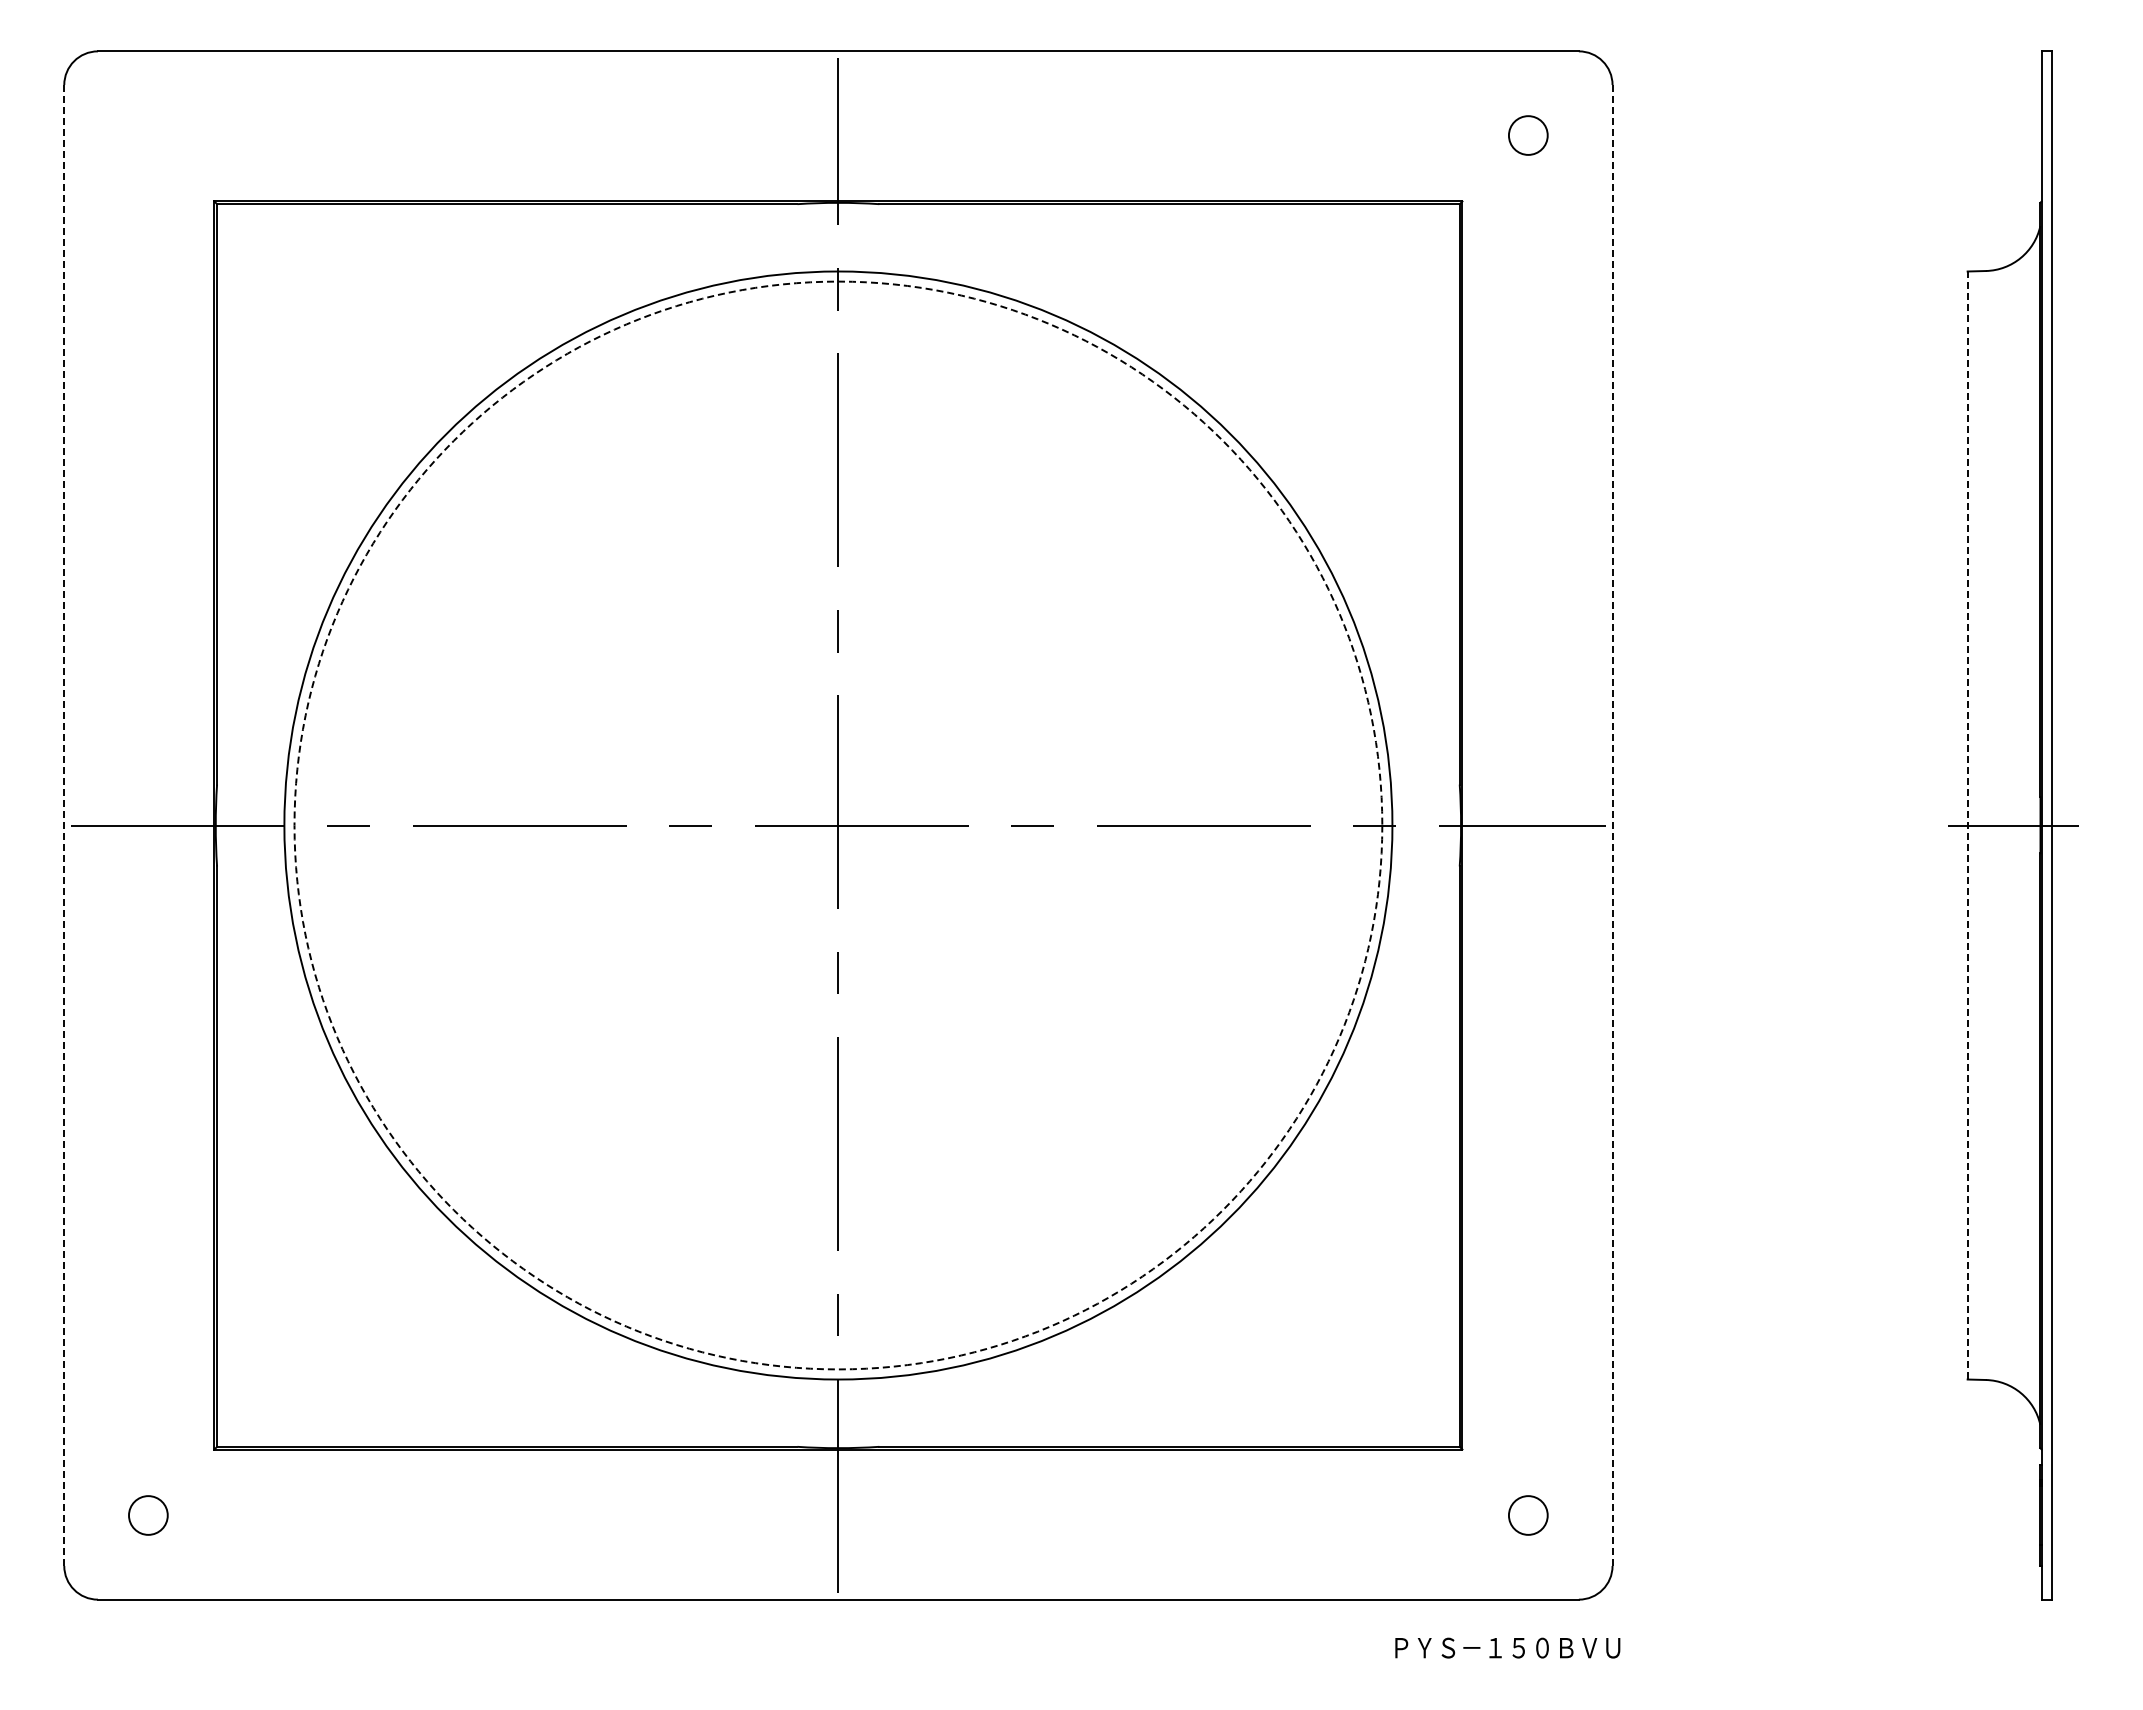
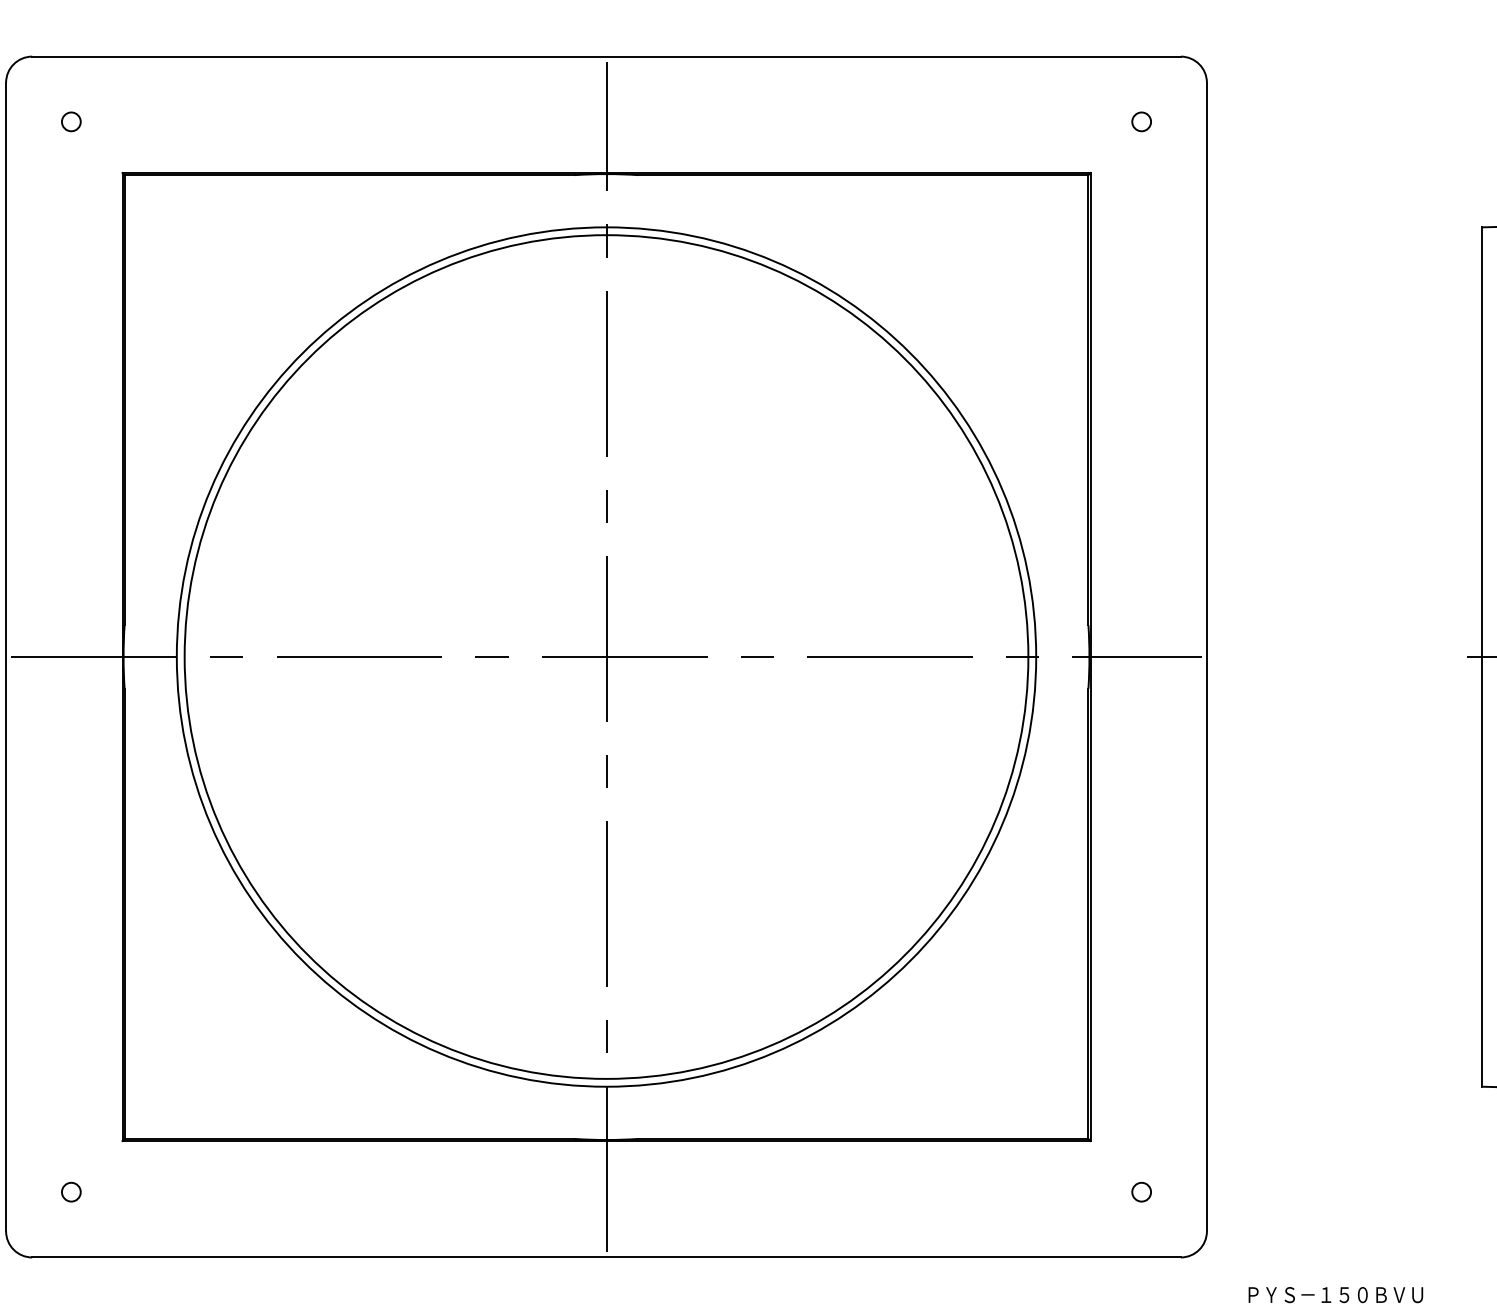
circle: (148, 135) -> (71, 121), added
circle: (1528, 135) -> (1141, 121), size x0.62
line: (64, 825) -> (6, 657), dashed -> solid
circle: (838, 825) -> (606, 657), dashed -> solid
line: (1612, 826) -> (1206, 657), dashed -> solid
line: (1967, 826) -> (1482, 657), dashed -> solid
circle: (148, 1515) -> (71, 1192), size x0.62
circle: (1528, 1515) -> (1141, 1192), size x0.62
text: (1507, 1647) -> (1335, 1294), moved

